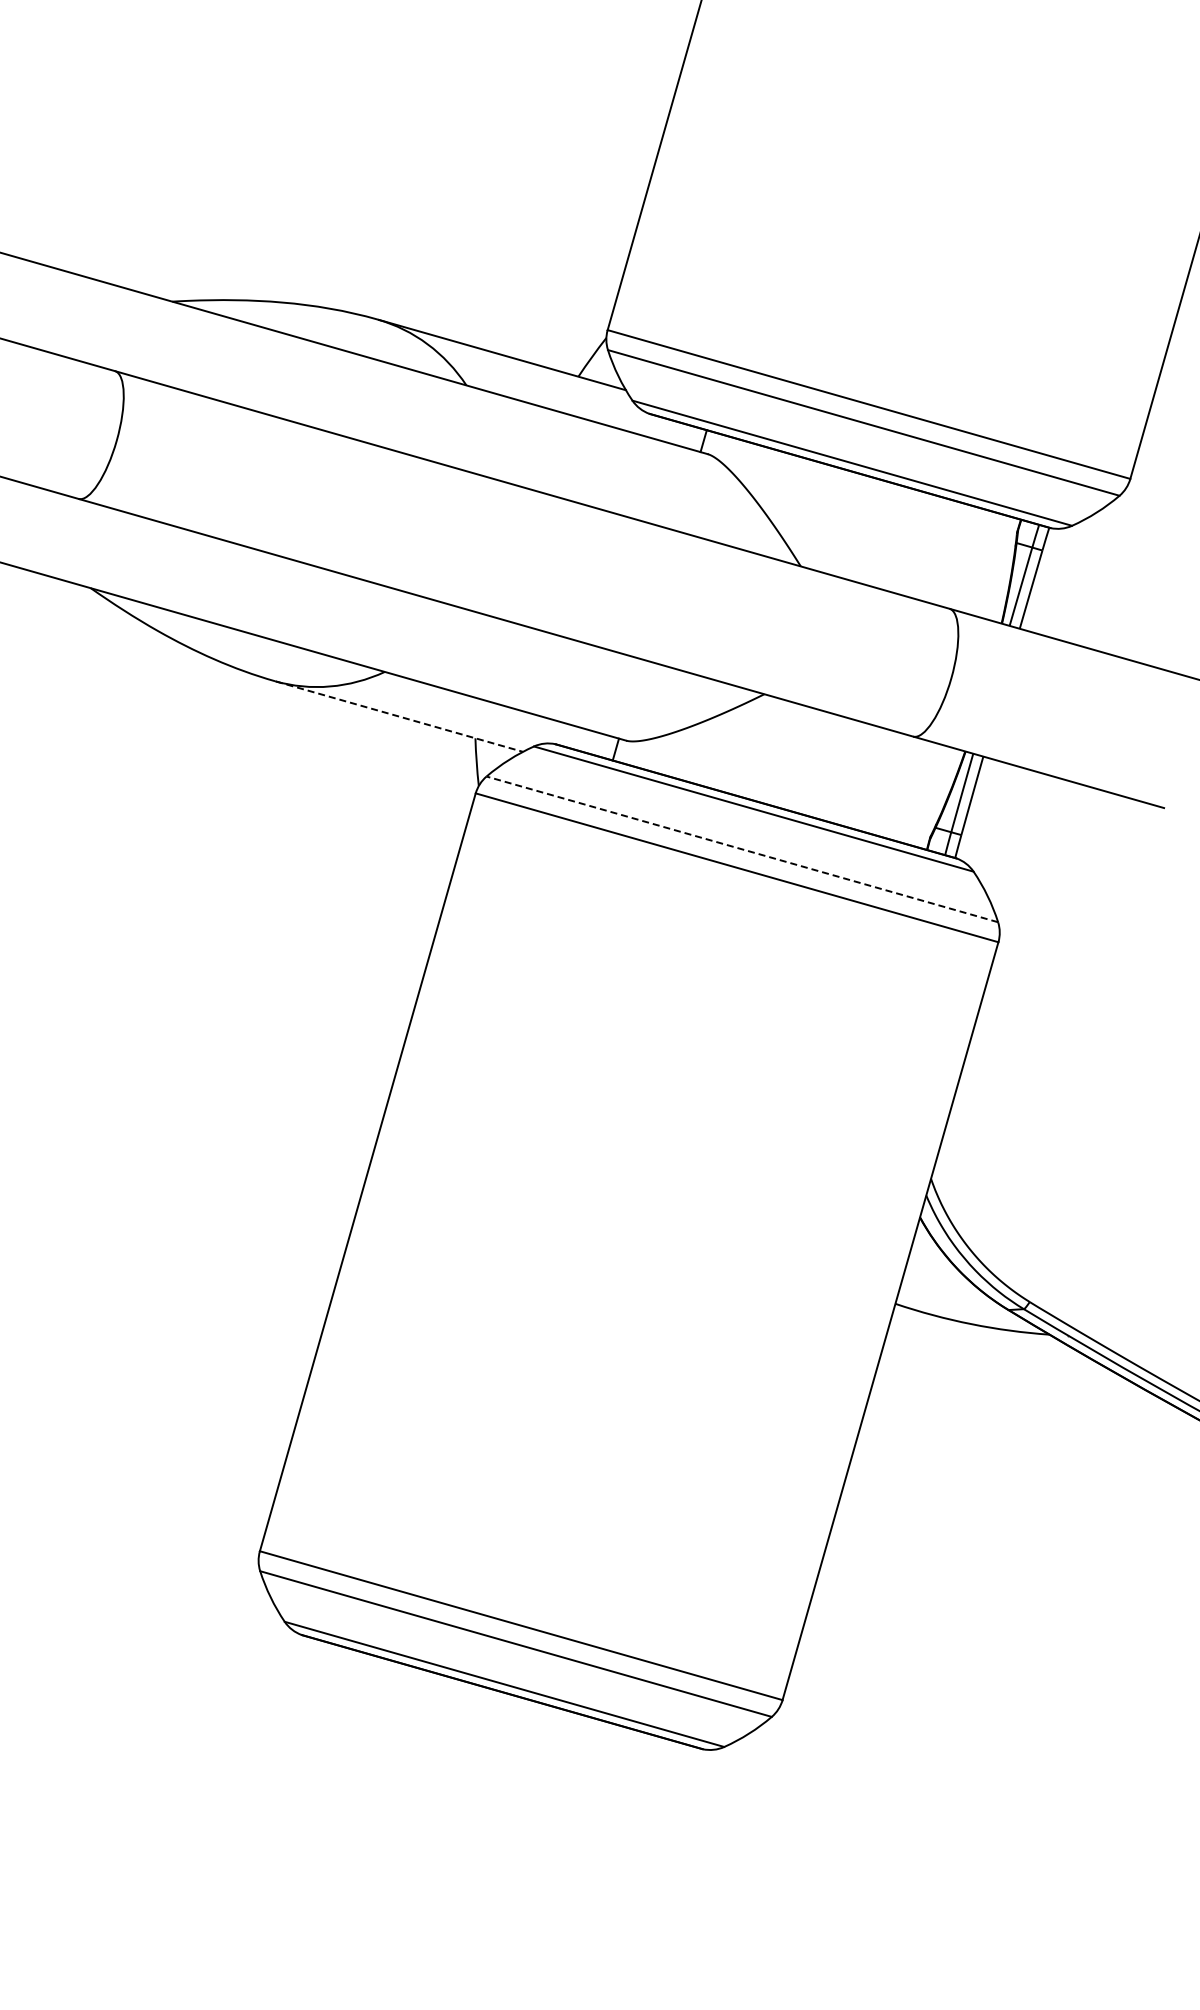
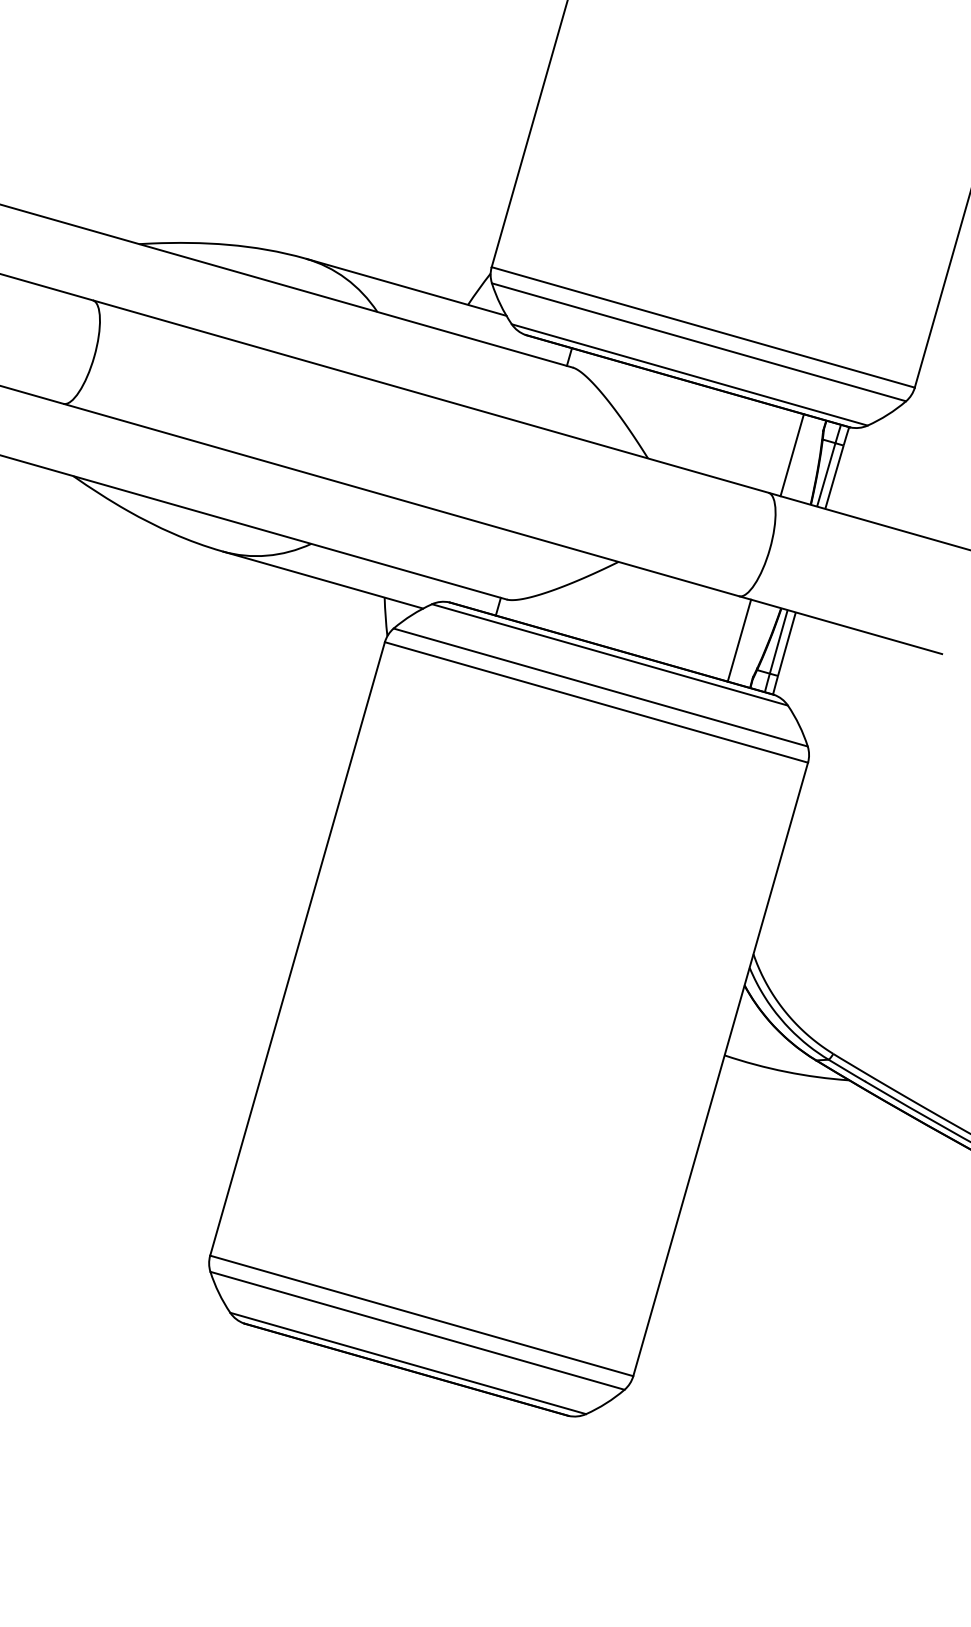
line: (978, 562) -> (791, 455), added
line: (399, 716) -> (323, 579), dashed -> solid
line: (913, 791) -> (739, 640), added
line: (742, 849) -> (600, 687), dashed -> solid

